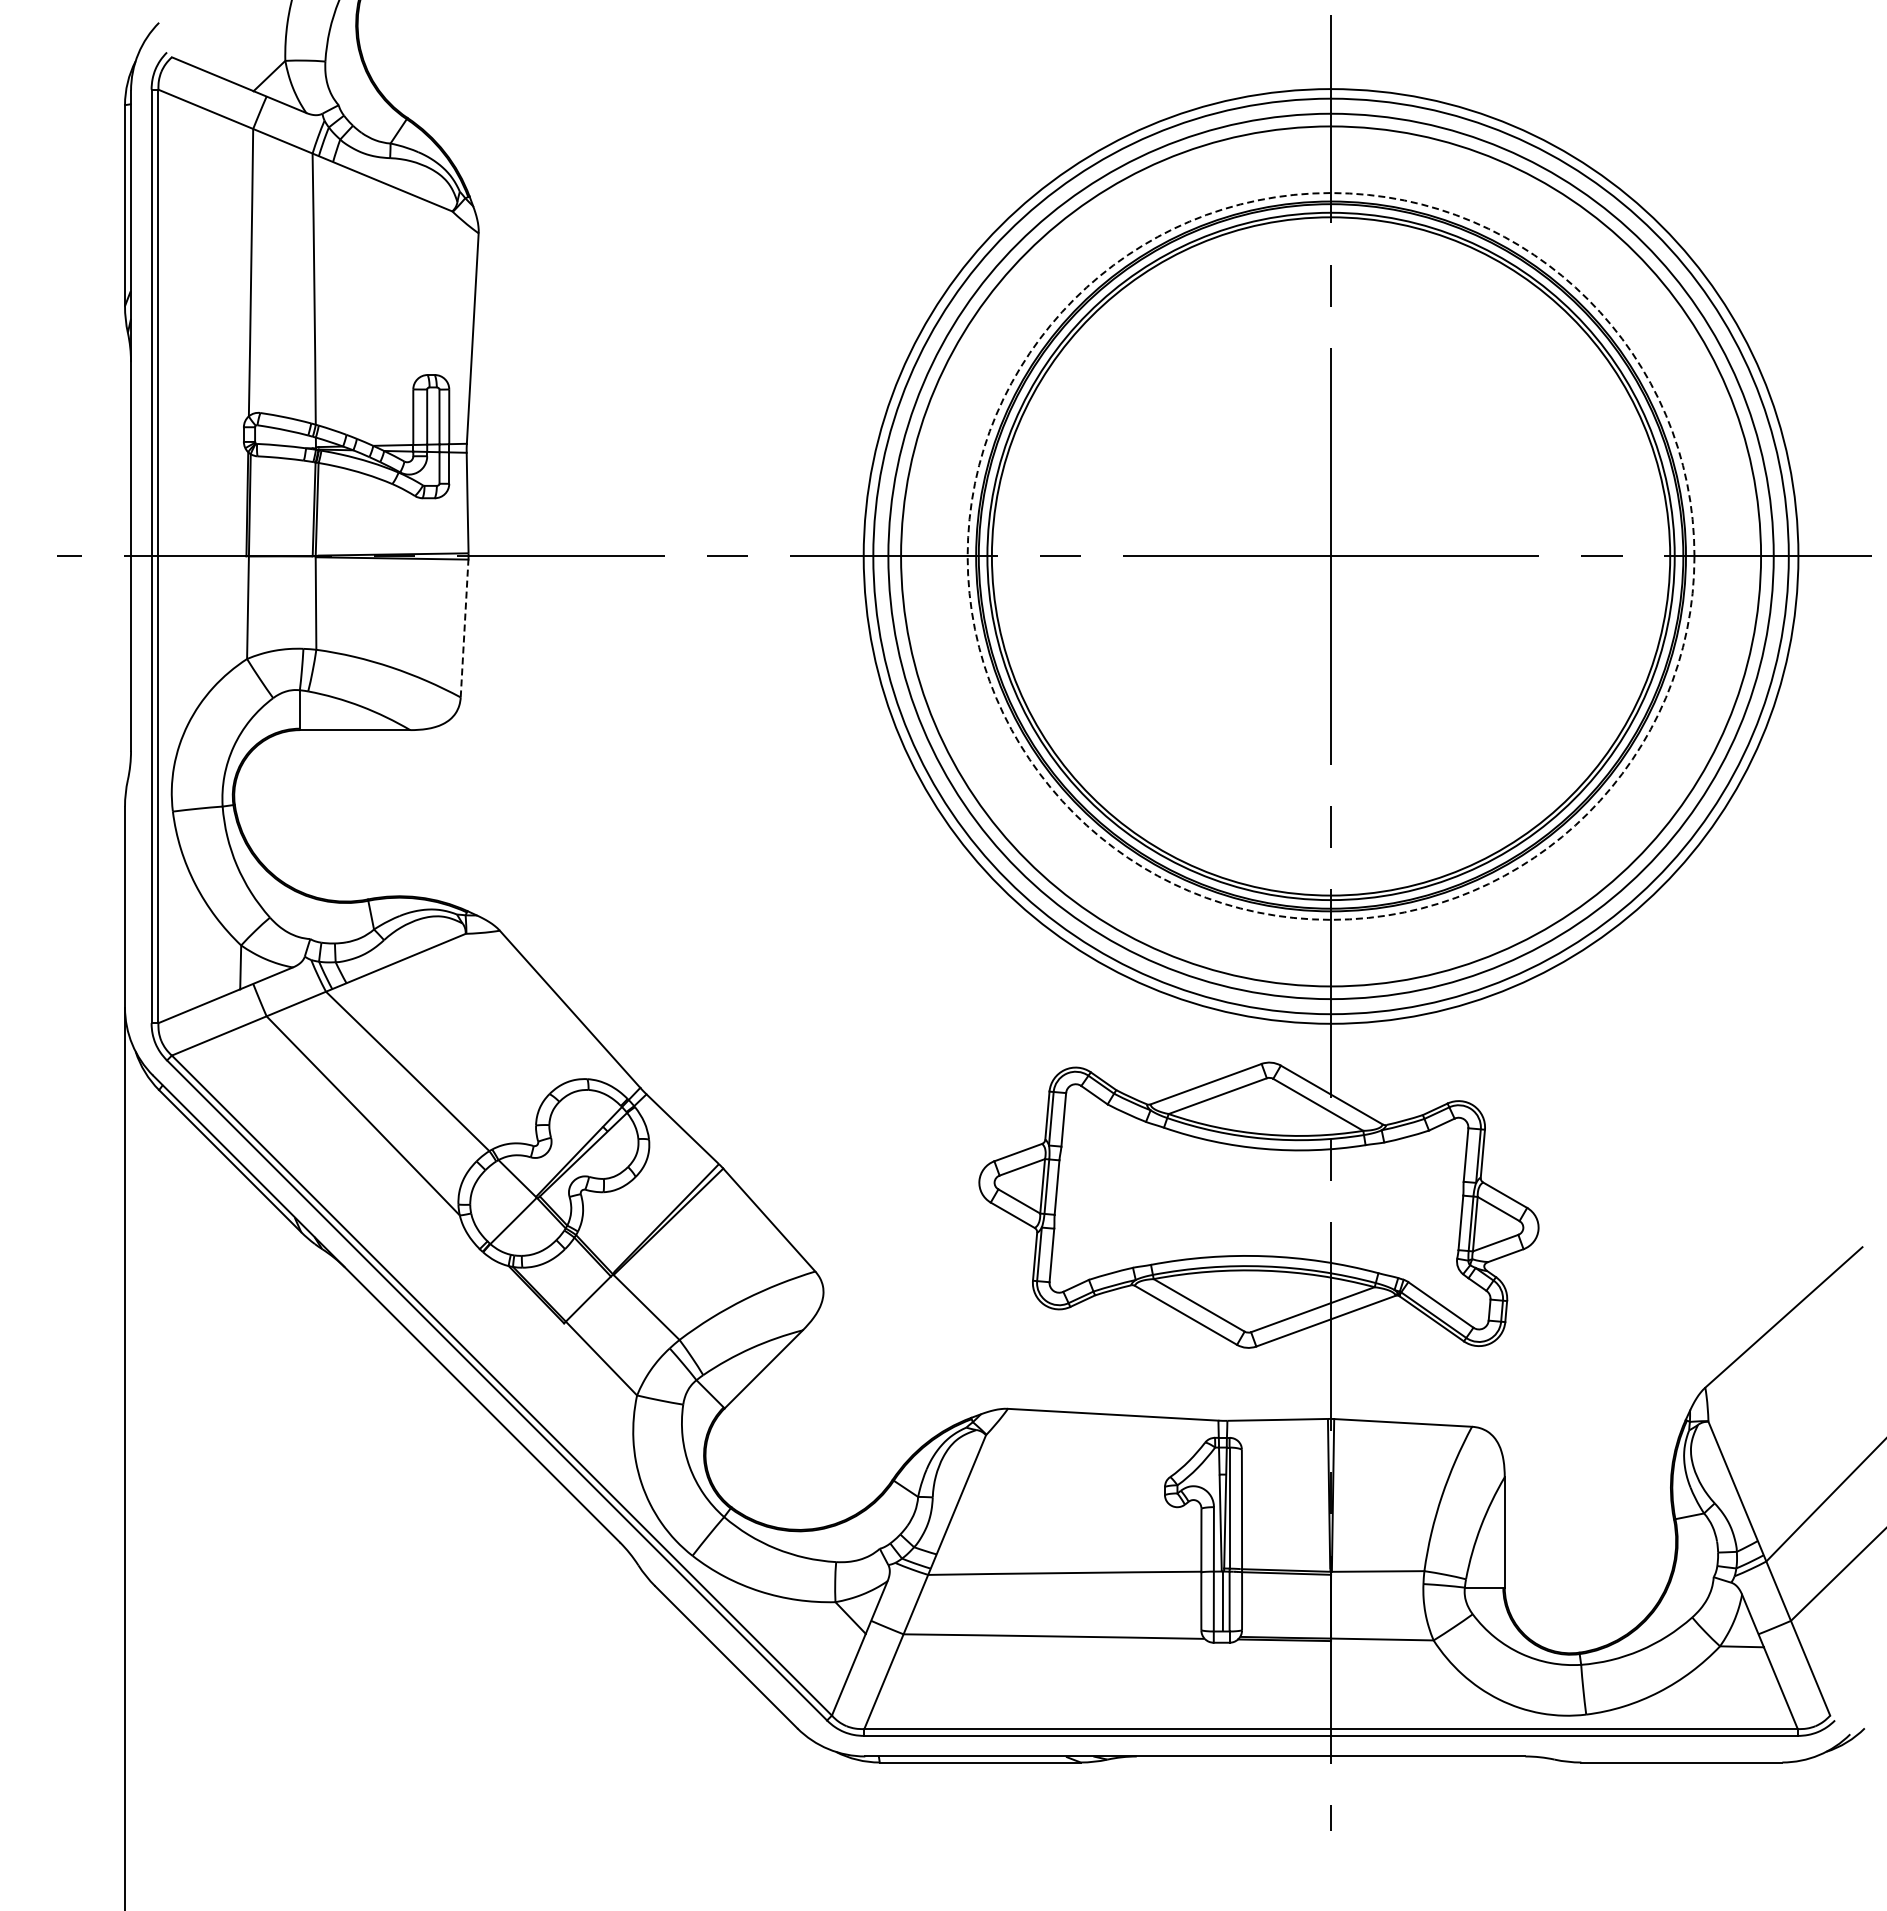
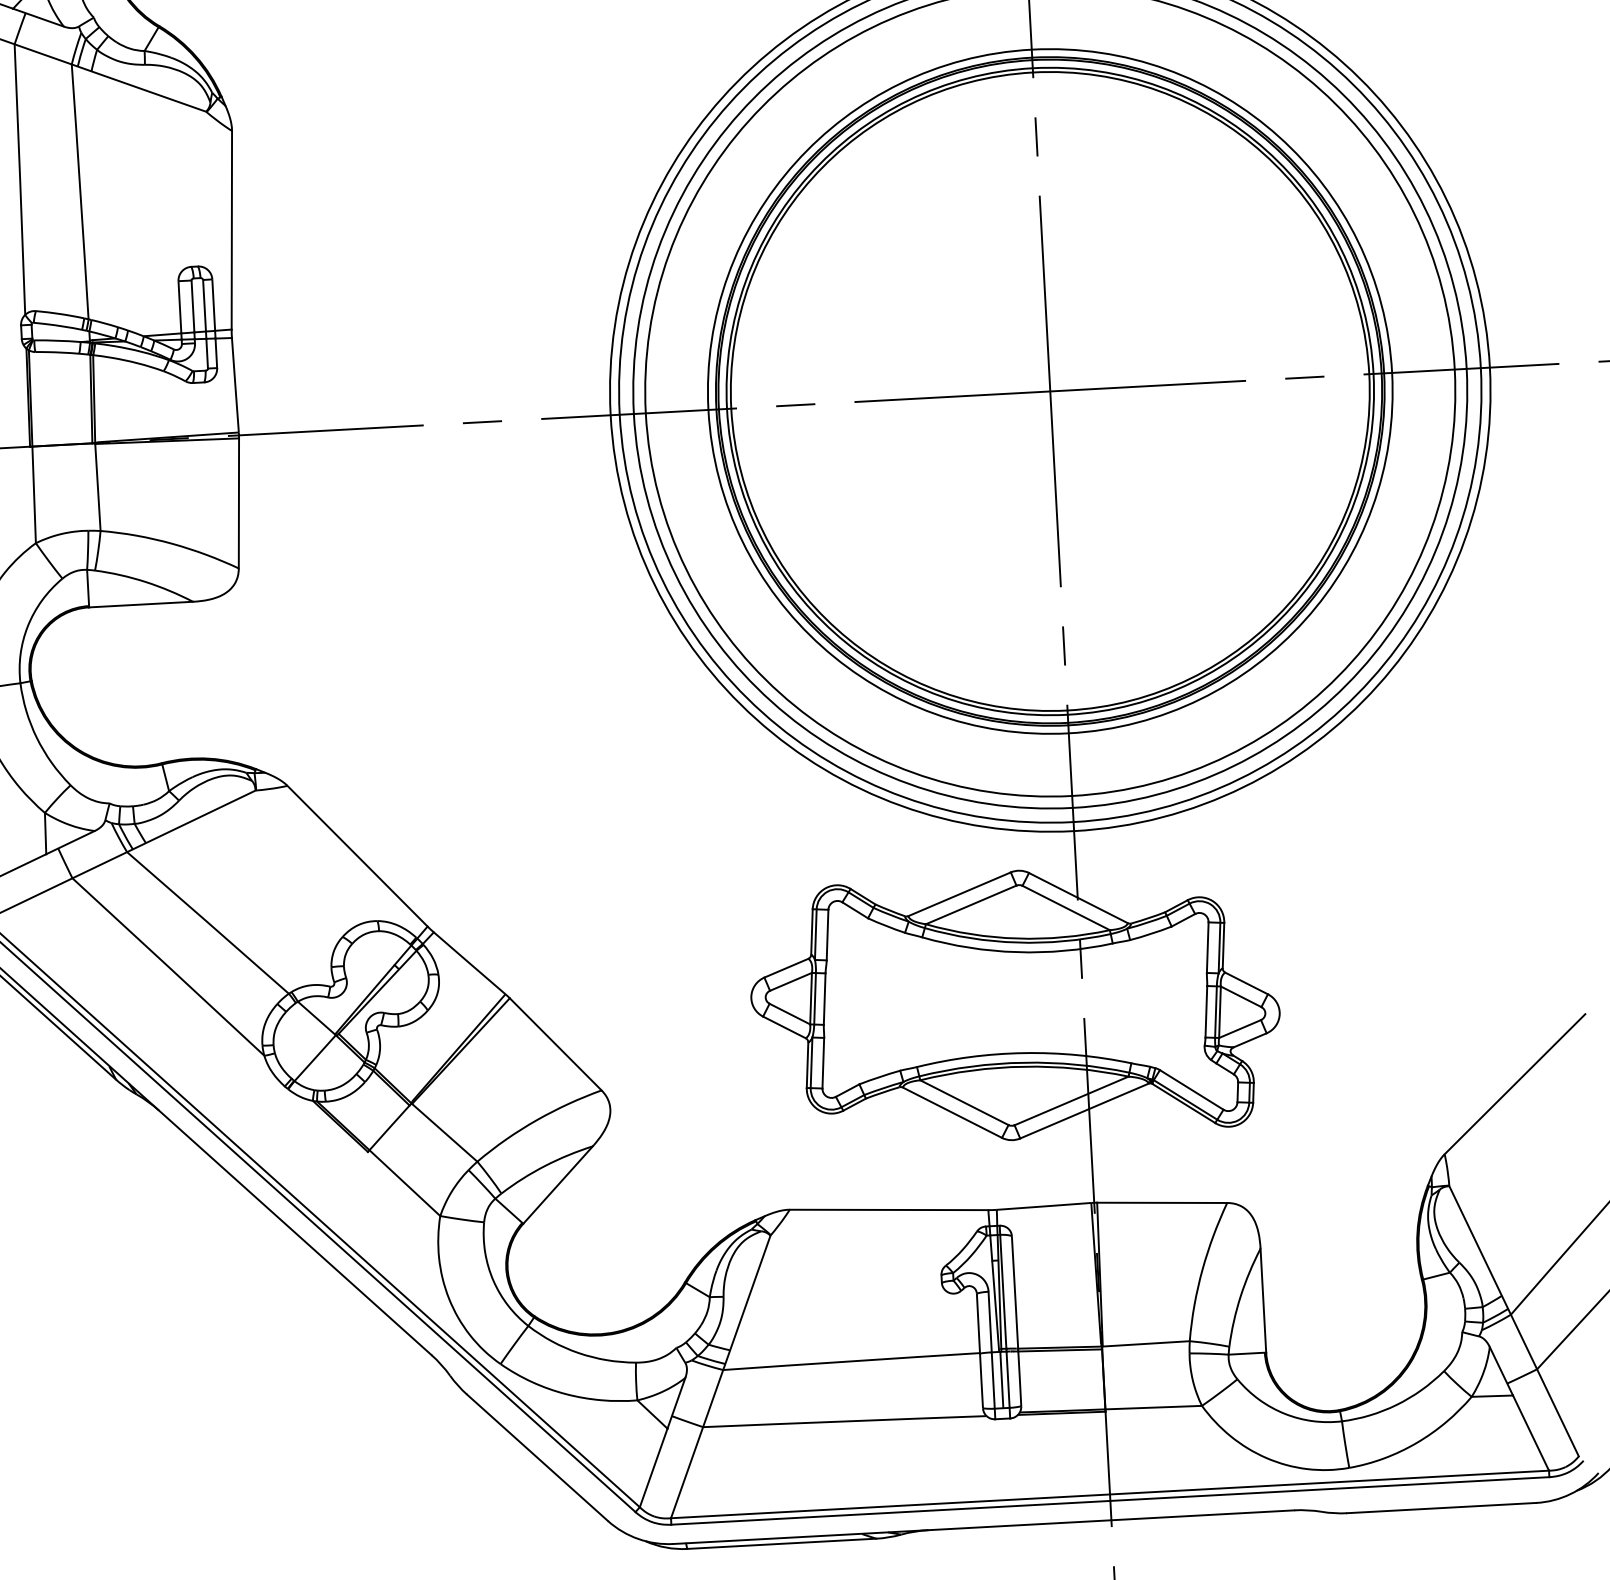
circle: (1330, 556) -> (1049, 391), dashed -> solid
line: (464, 628) -> (238, 503), dashed -> solid

